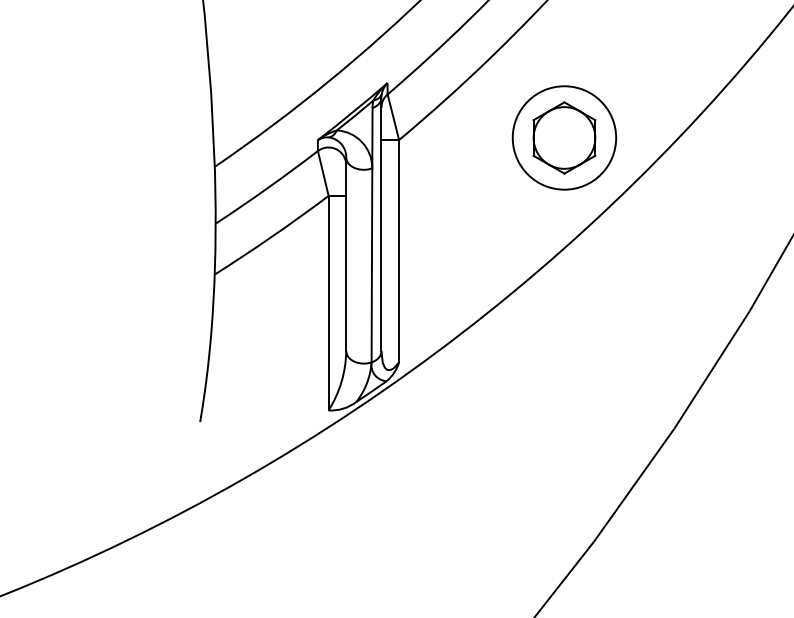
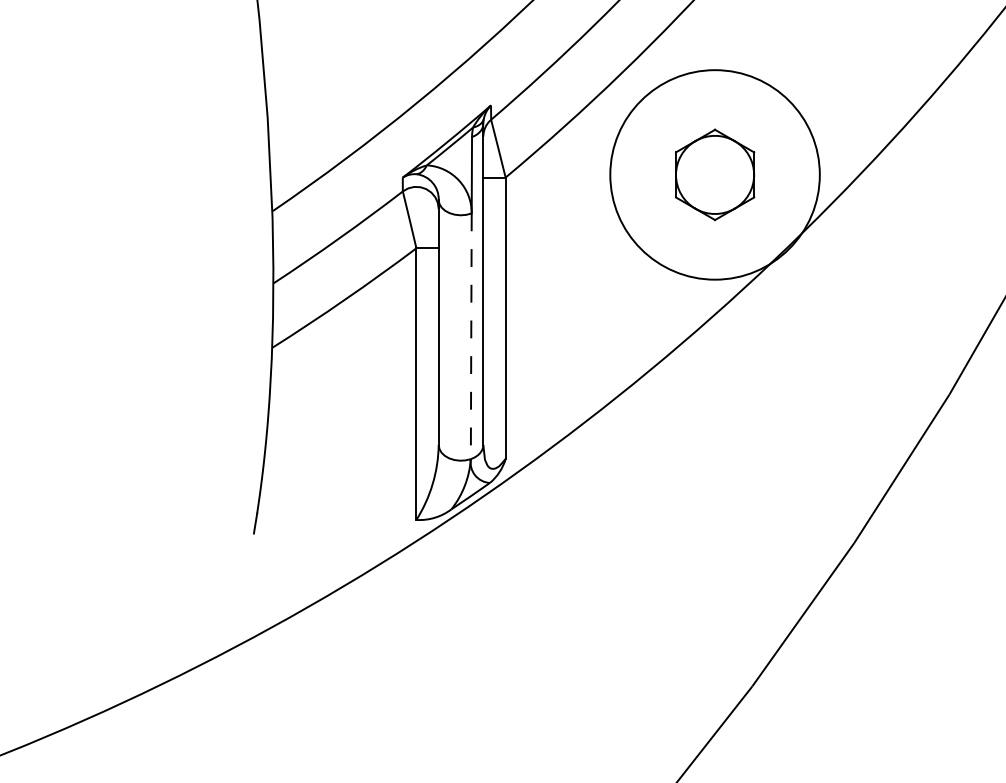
circle: (564, 137) -> (715, 174), size x1.6
line: (371, 266) -> (470, 337), solid -> dashed

